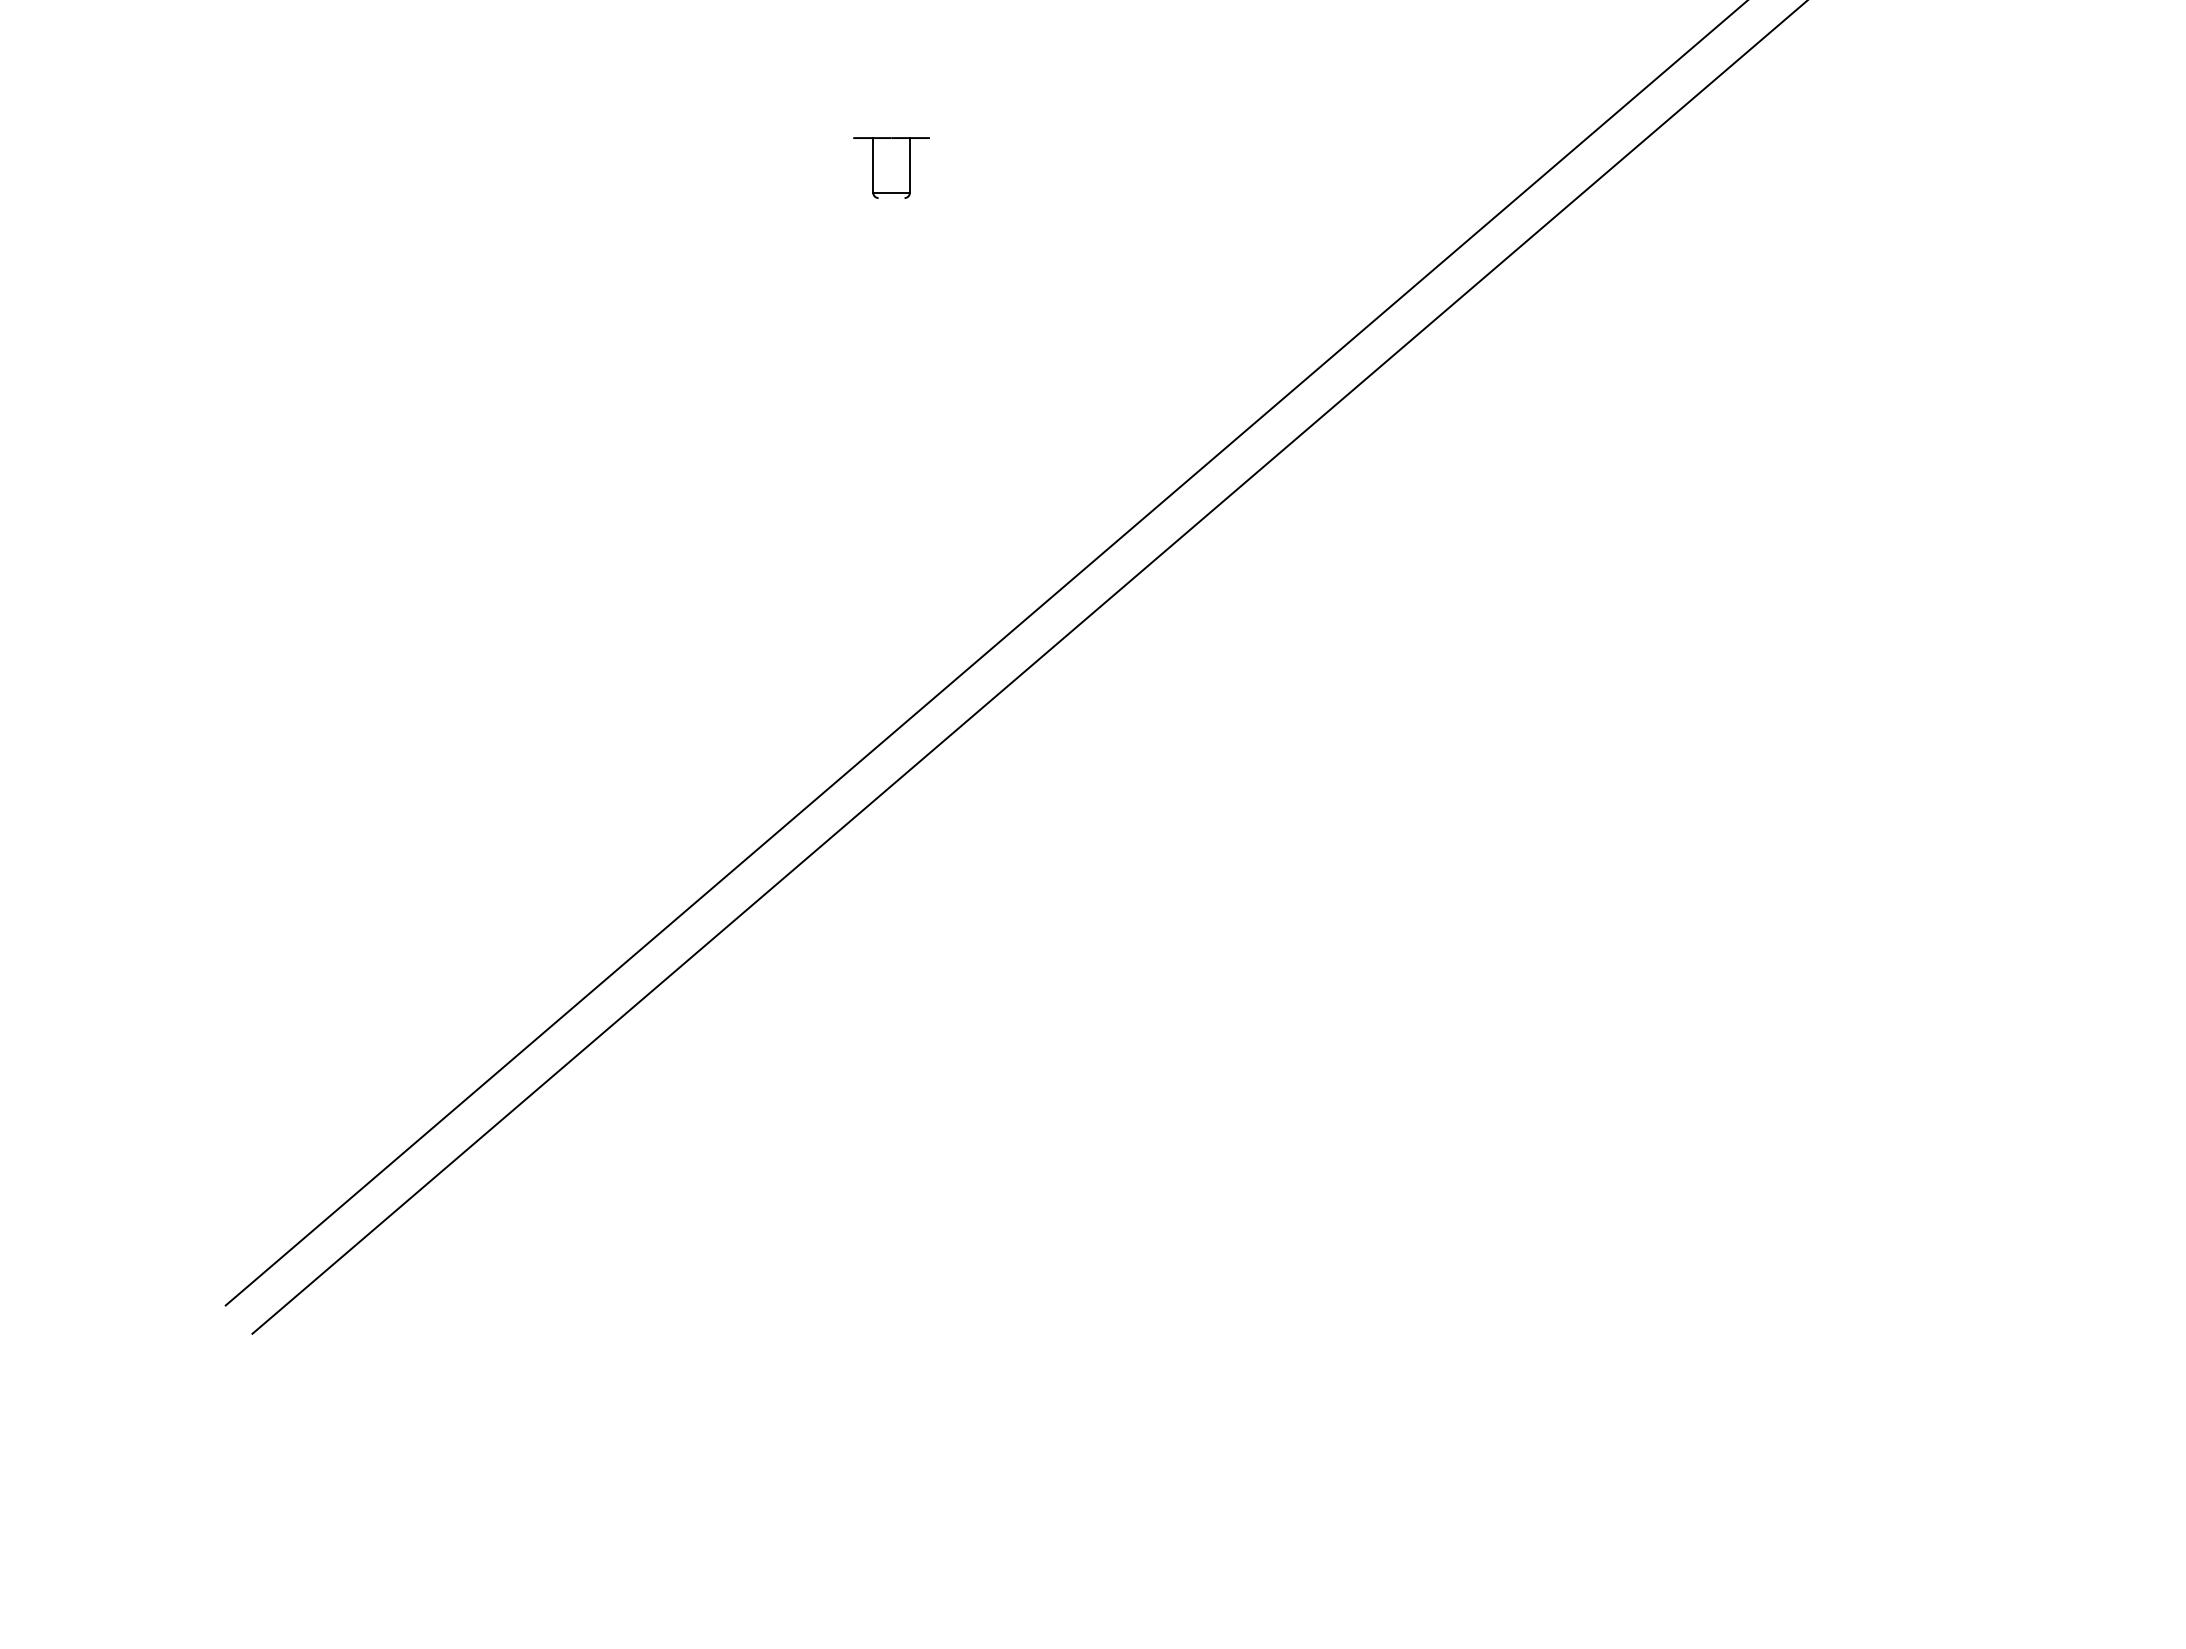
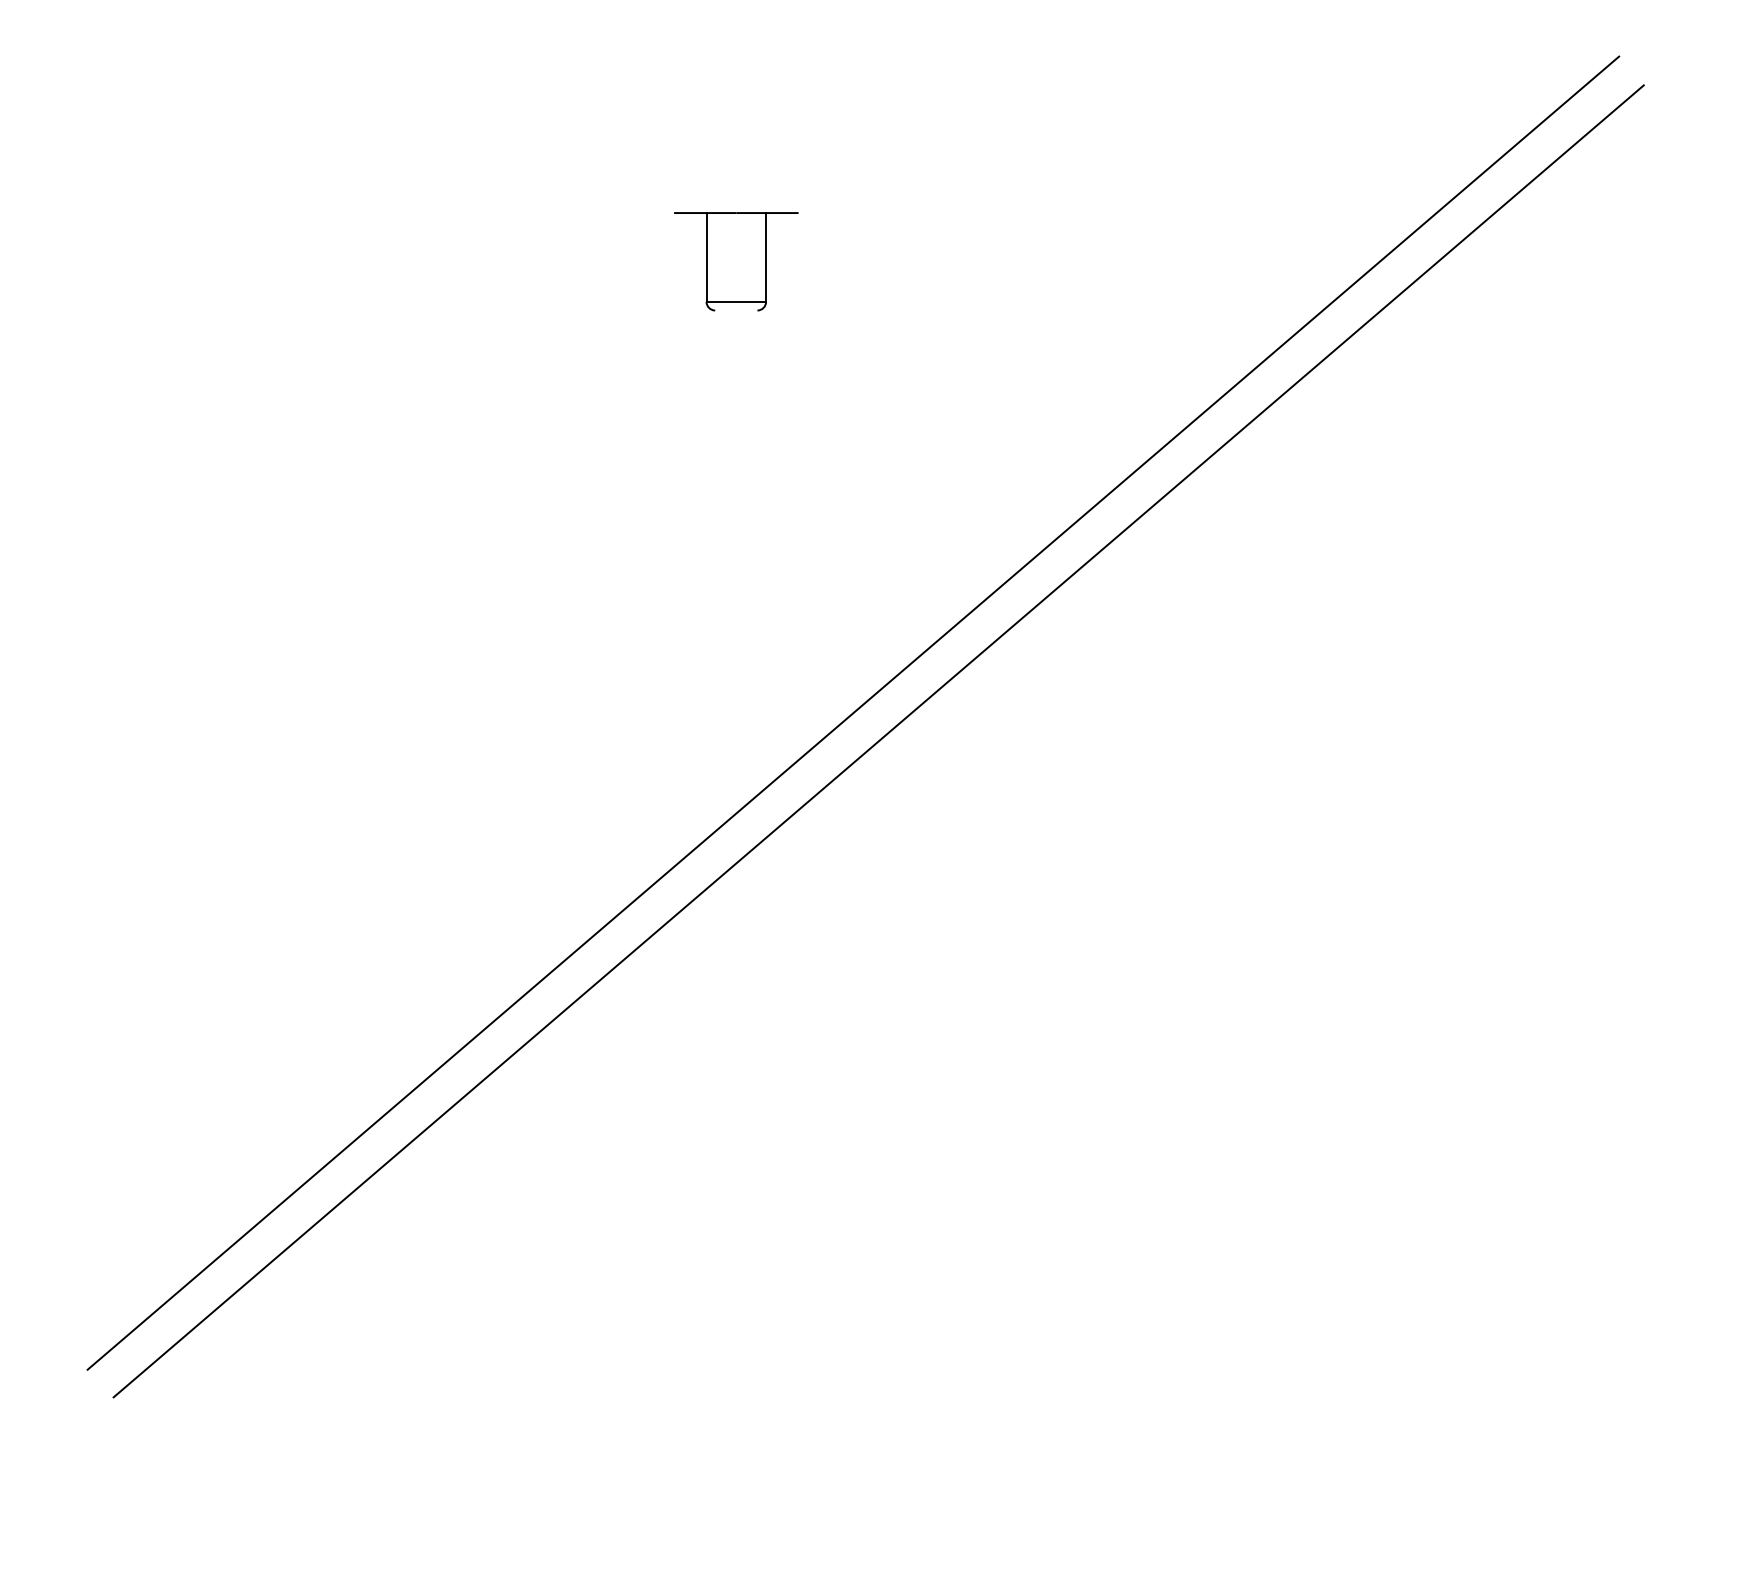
part: (891, 167) -> (736, 261), size x1.67

